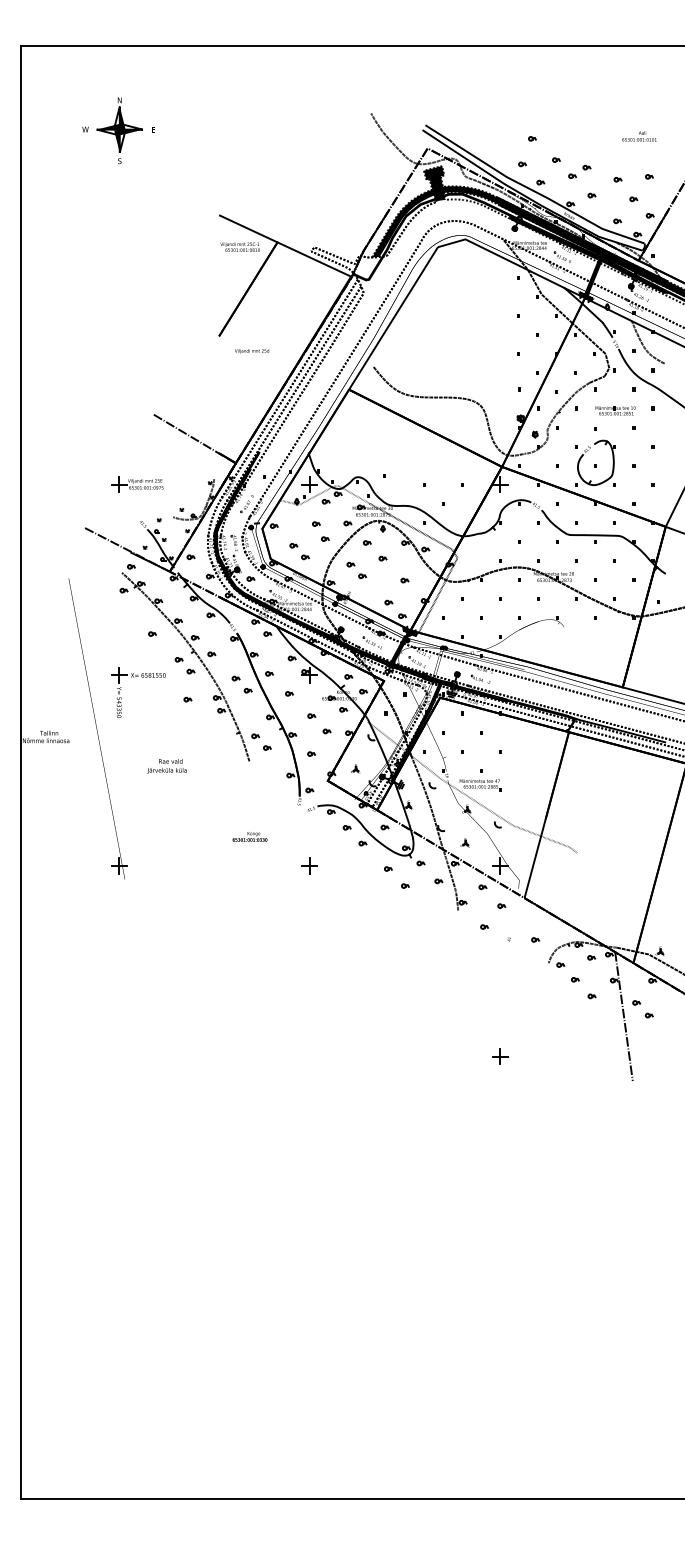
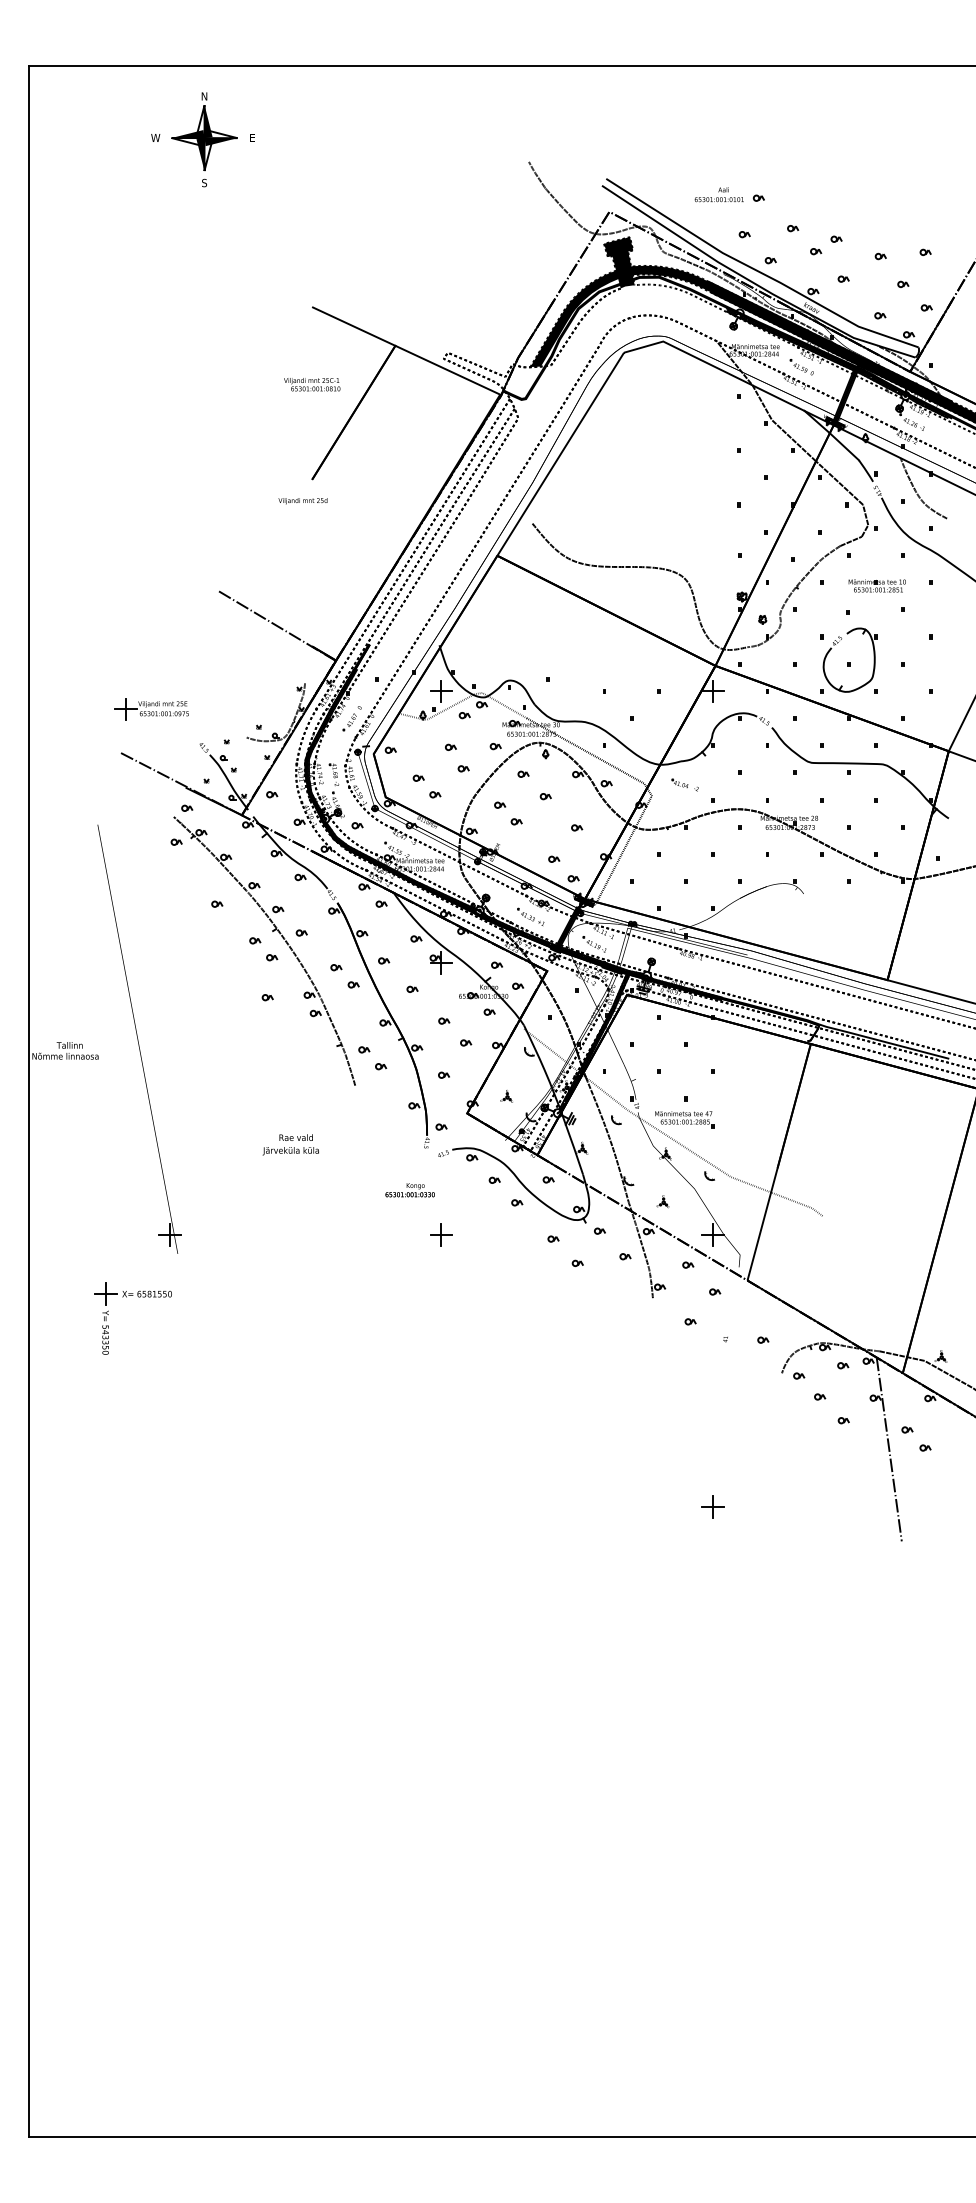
part: (118, 130) -> (202, 139), moved
text: (638, 136) -> (718, 194), moved
text: (240, 247) -> (312, 384), moved
text: (251, 351) -> (302, 501), moved
part: (137, 484) -> (151, 709), moved
part: (133, 677) -> (126, 1297), moved
part: (480, 679) -> (684, 784), moved
text: (166, 766) -> (290, 1144), moved
text: (249, 837) -> (409, 1190), moved

